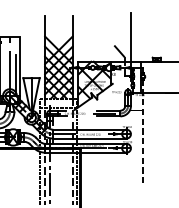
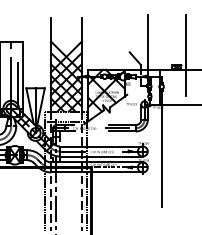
line: (164, 49) -> (185, 55), added
line: (143, 131) -> (161, 148), dashed -> solid

